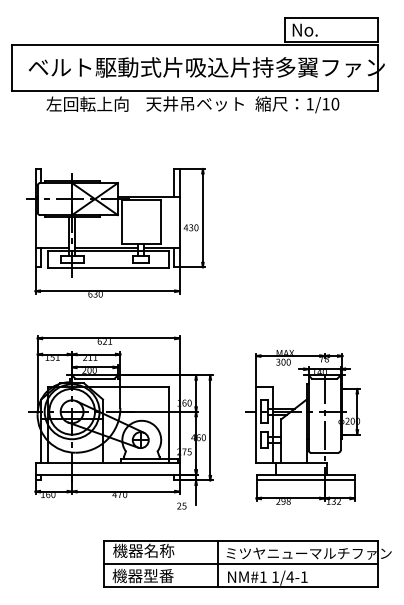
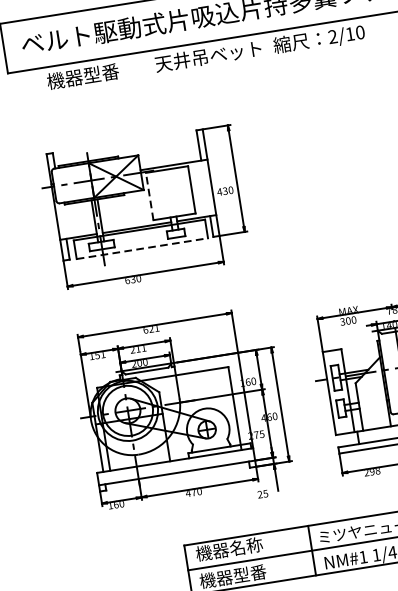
text: (87, 103) -> (91, 74), 左回転上向 -> 機器型番
text: (309, 103) -> (332, 36), 1/10 -> 2/10
line: (122, 221) -> (149, 196), solid -> dashed
line: (108, 267) -> (142, 248), solid -> dashed

